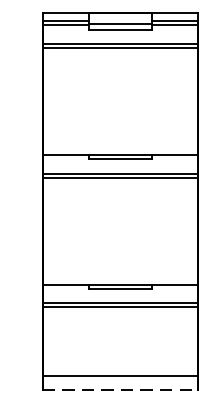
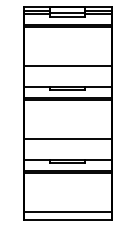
line: (119, 116) -> (67, 65), added
line: (119, 246) -> (67, 138), added
line: (119, 389) -> (67, 219), dashed -> solid

